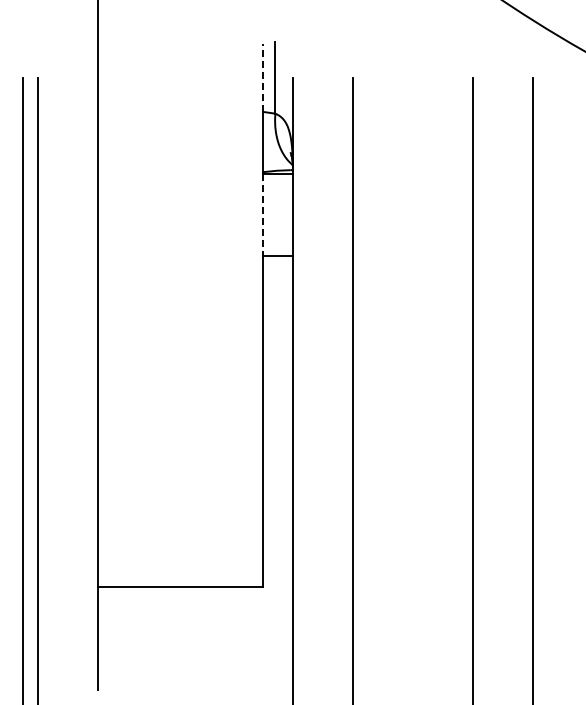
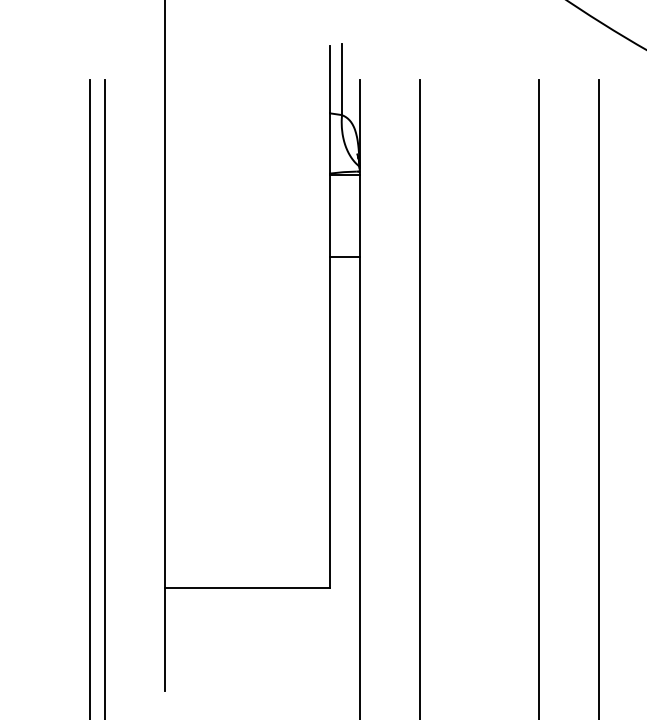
line: (262, 78) -> (329, 79), dashed -> solid
line: (262, 215) -> (329, 216), dashed -> solid

